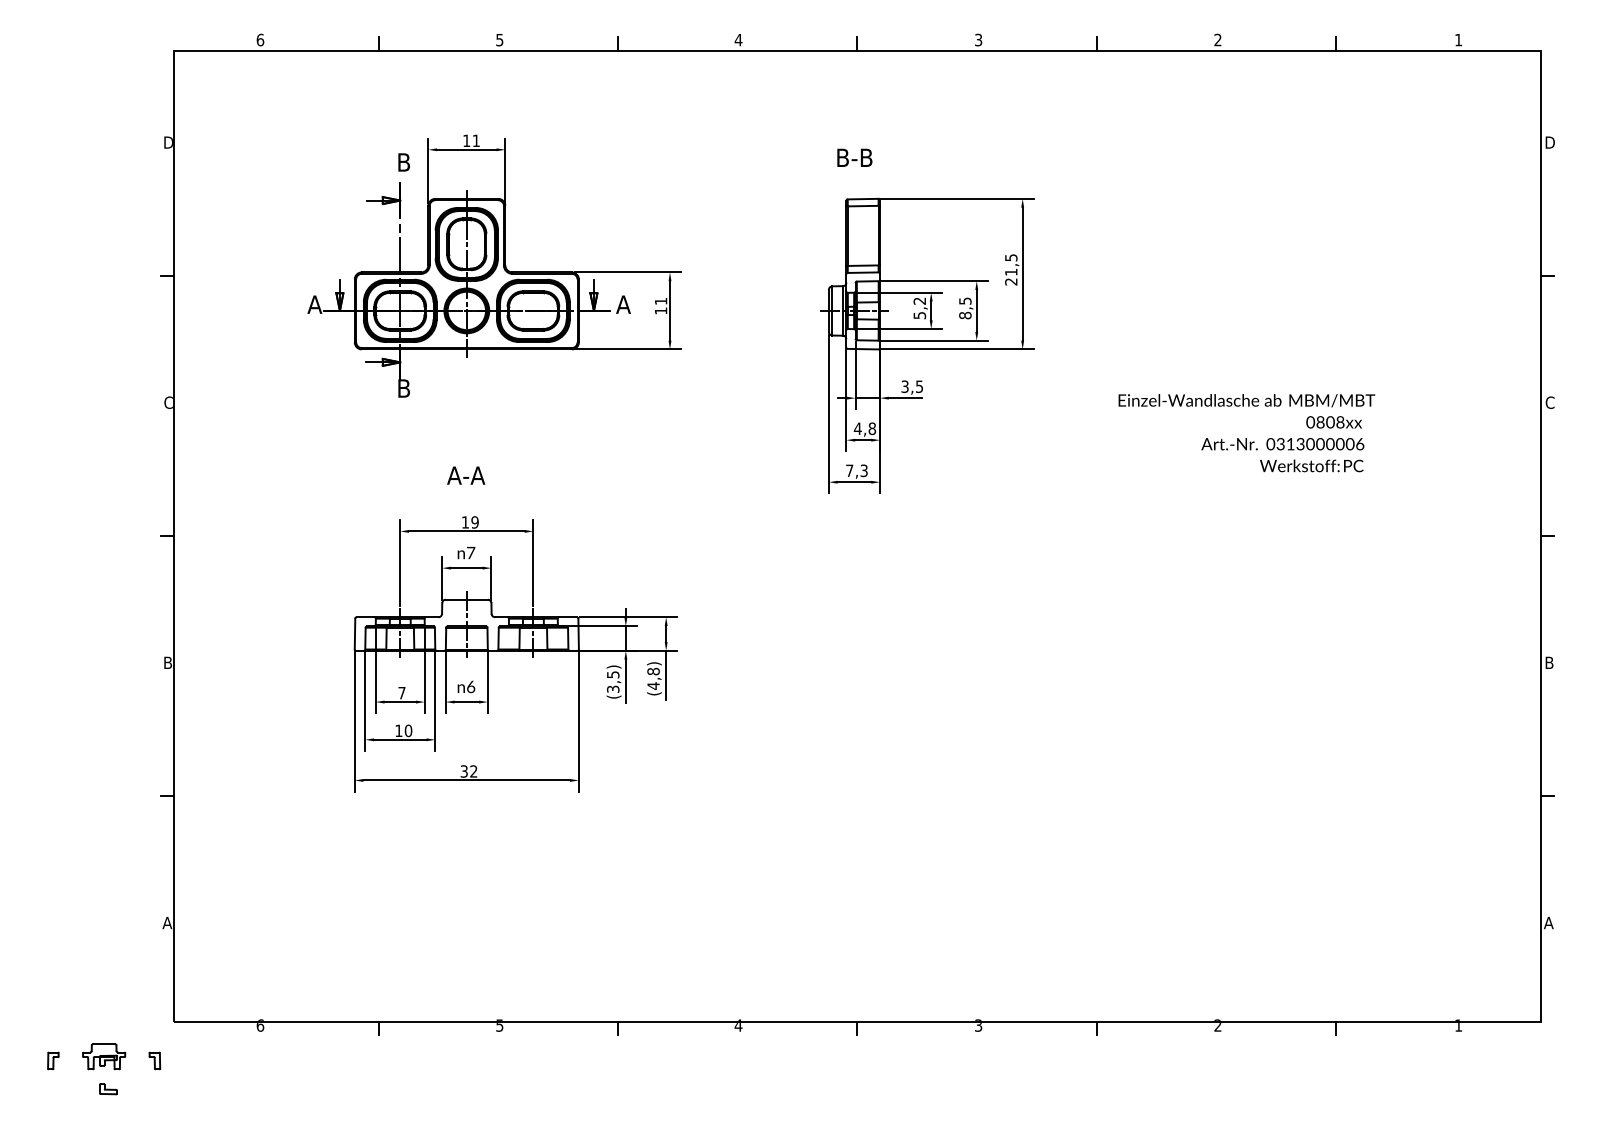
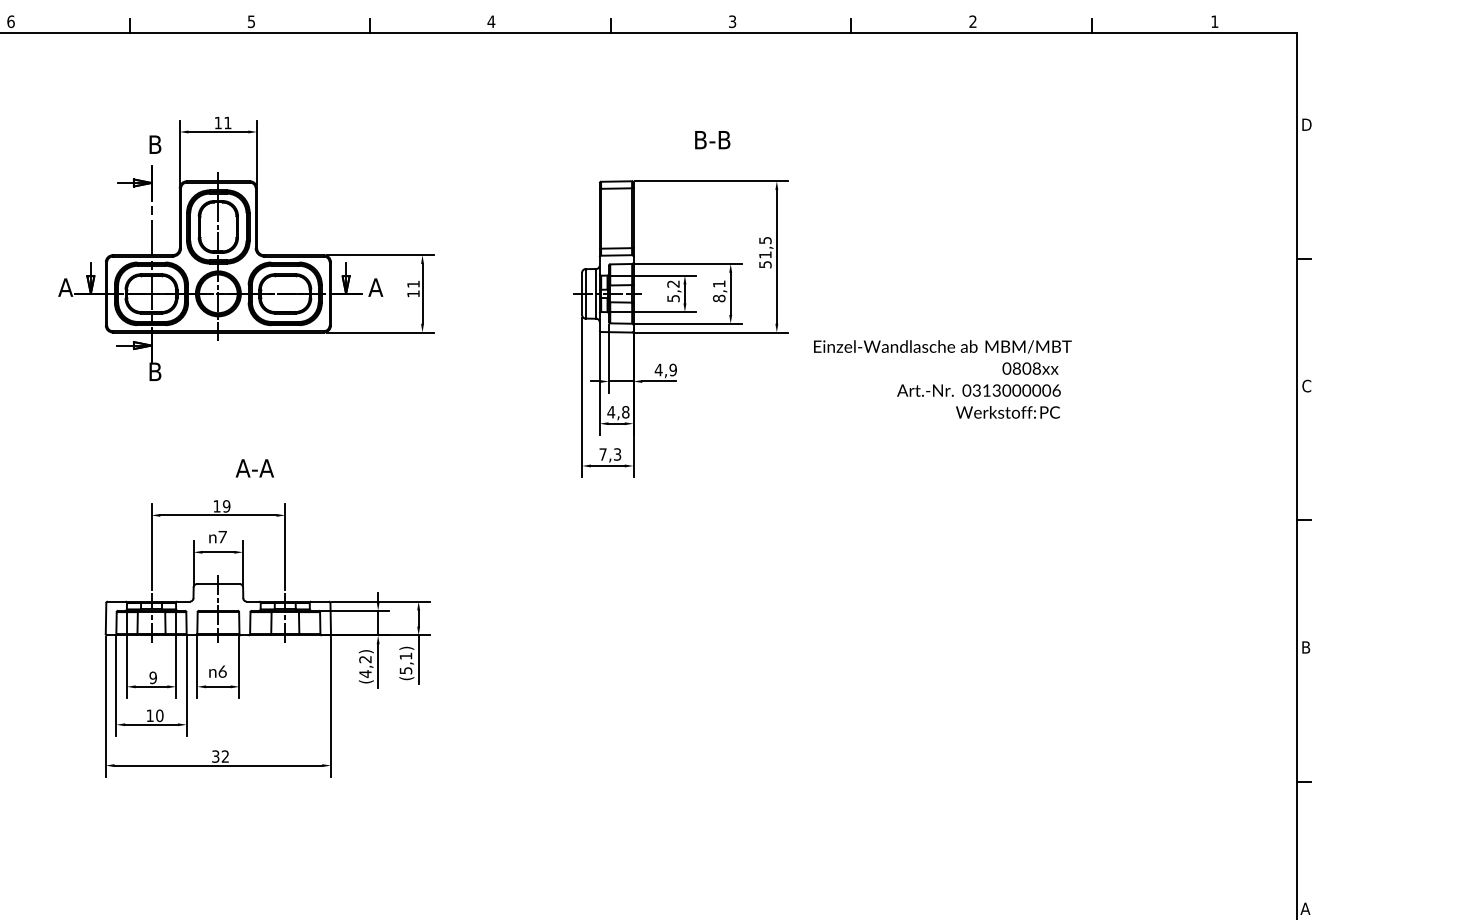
text: (854, 157) -> (712, 139), moved
text: (1011, 281) -> (765, 264), 21,5 -> 51,5
text: (965, 300) -> (719, 283), 8,5 -> 8,1
text: (912, 386) -> (666, 369), 3,5 -> 4,9
text: (1246, 433) -> (942, 379), moved
text: (466, 475) -> (255, 468), moved
text: (653, 678) -> (405, 663), (4,8) -> (5,1)
text: (613, 682) -> (365, 667), (3,5) -> (4,2)
text: (401, 692) -> (152, 677), 7 -> 9

